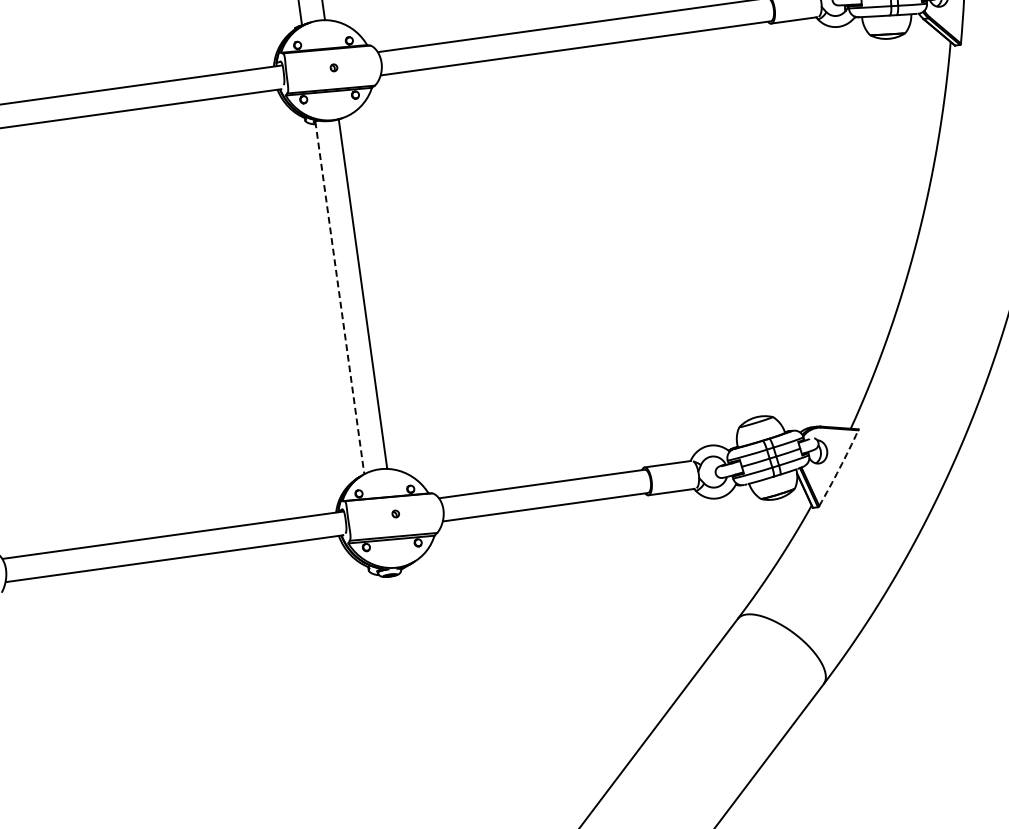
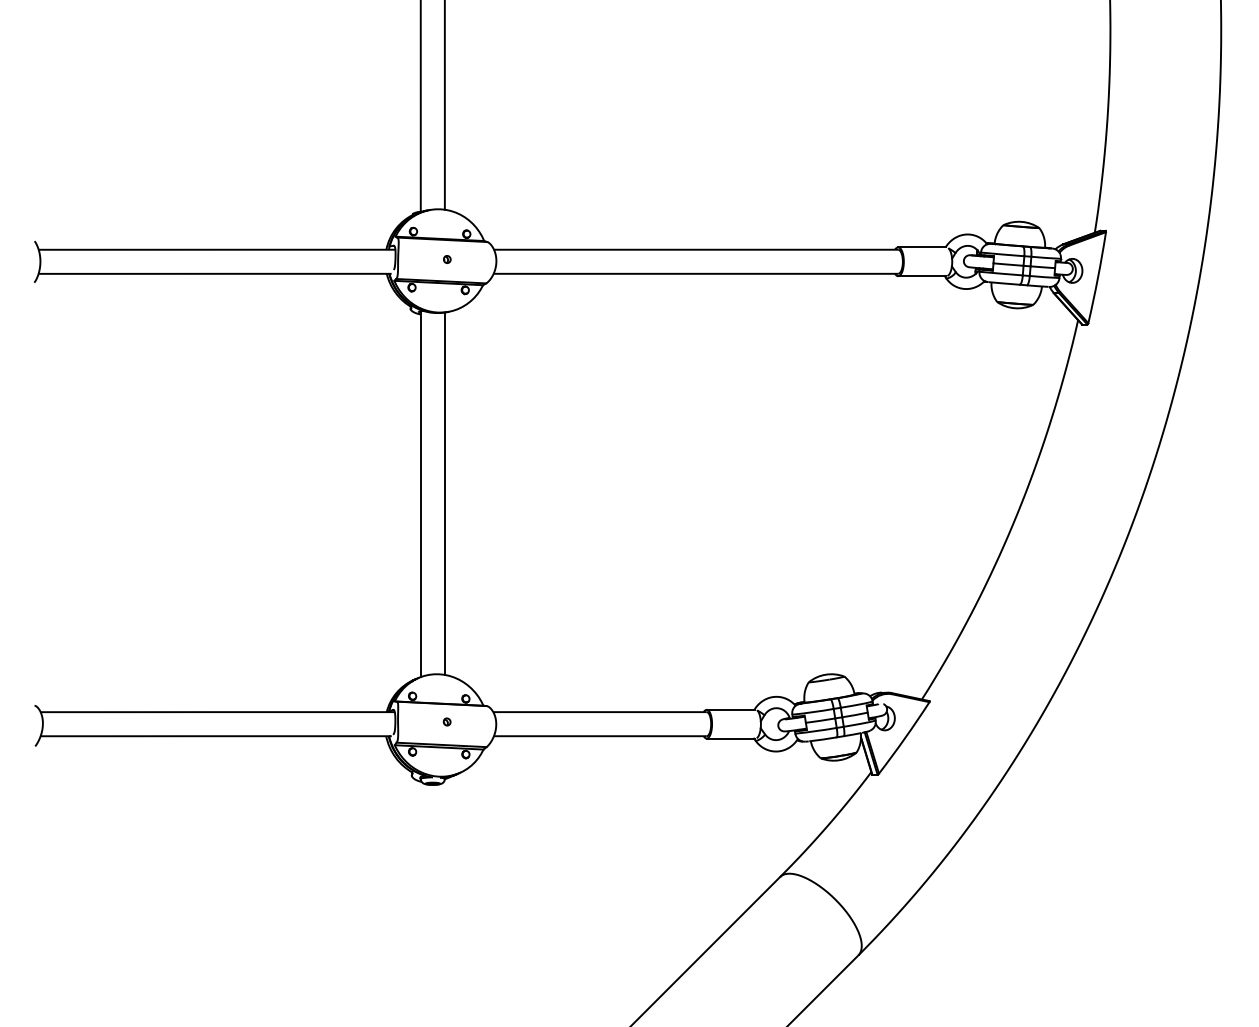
line: (339, 298) -> (420, 494), dashed -> solid
arc: (839, 468) -> (904, 738), dashed -> solid

